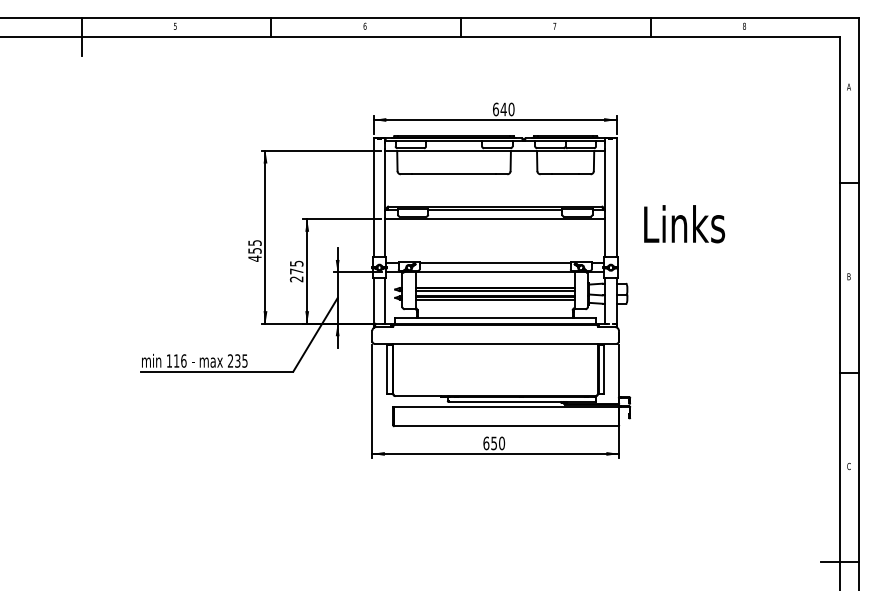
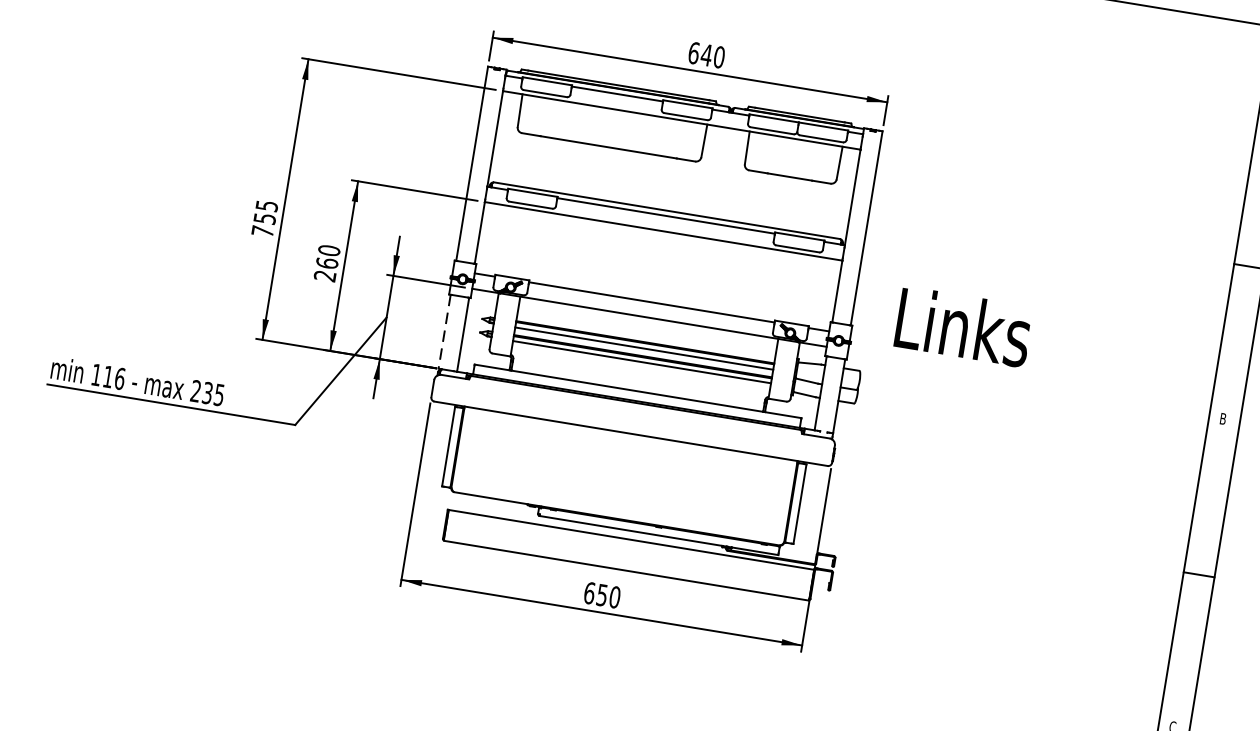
text: (684, 224) -> (963, 327), moved
text: (254, 258) -> (262, 231), 455 -> 755
text: (296, 267) -> (327, 256), 275 -> 260
line: (373, 300) -> (444, 330), solid -> dashed

